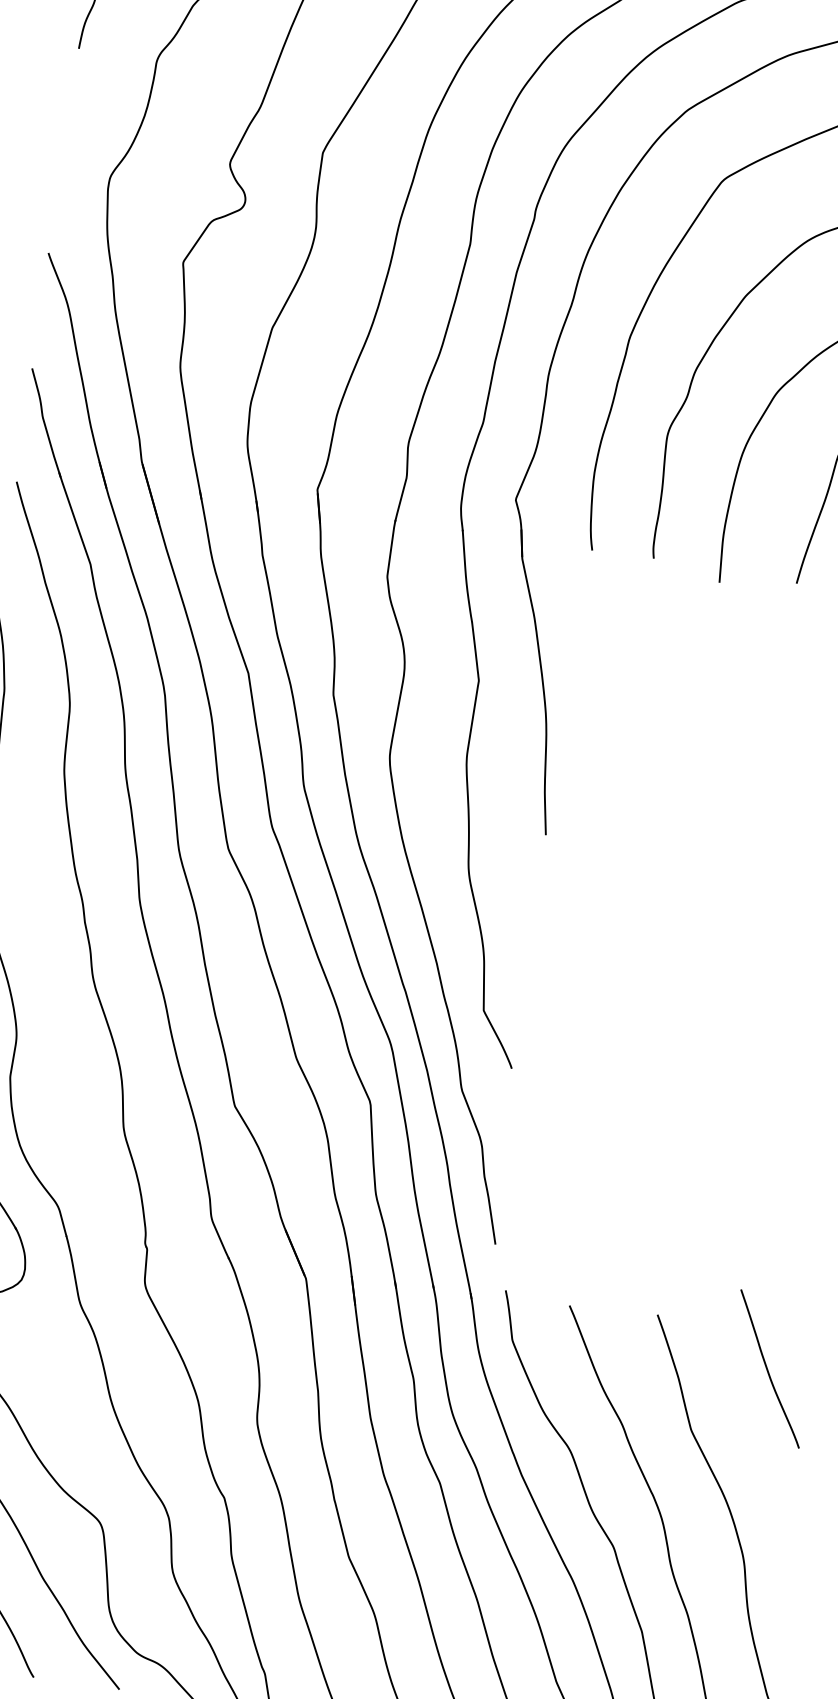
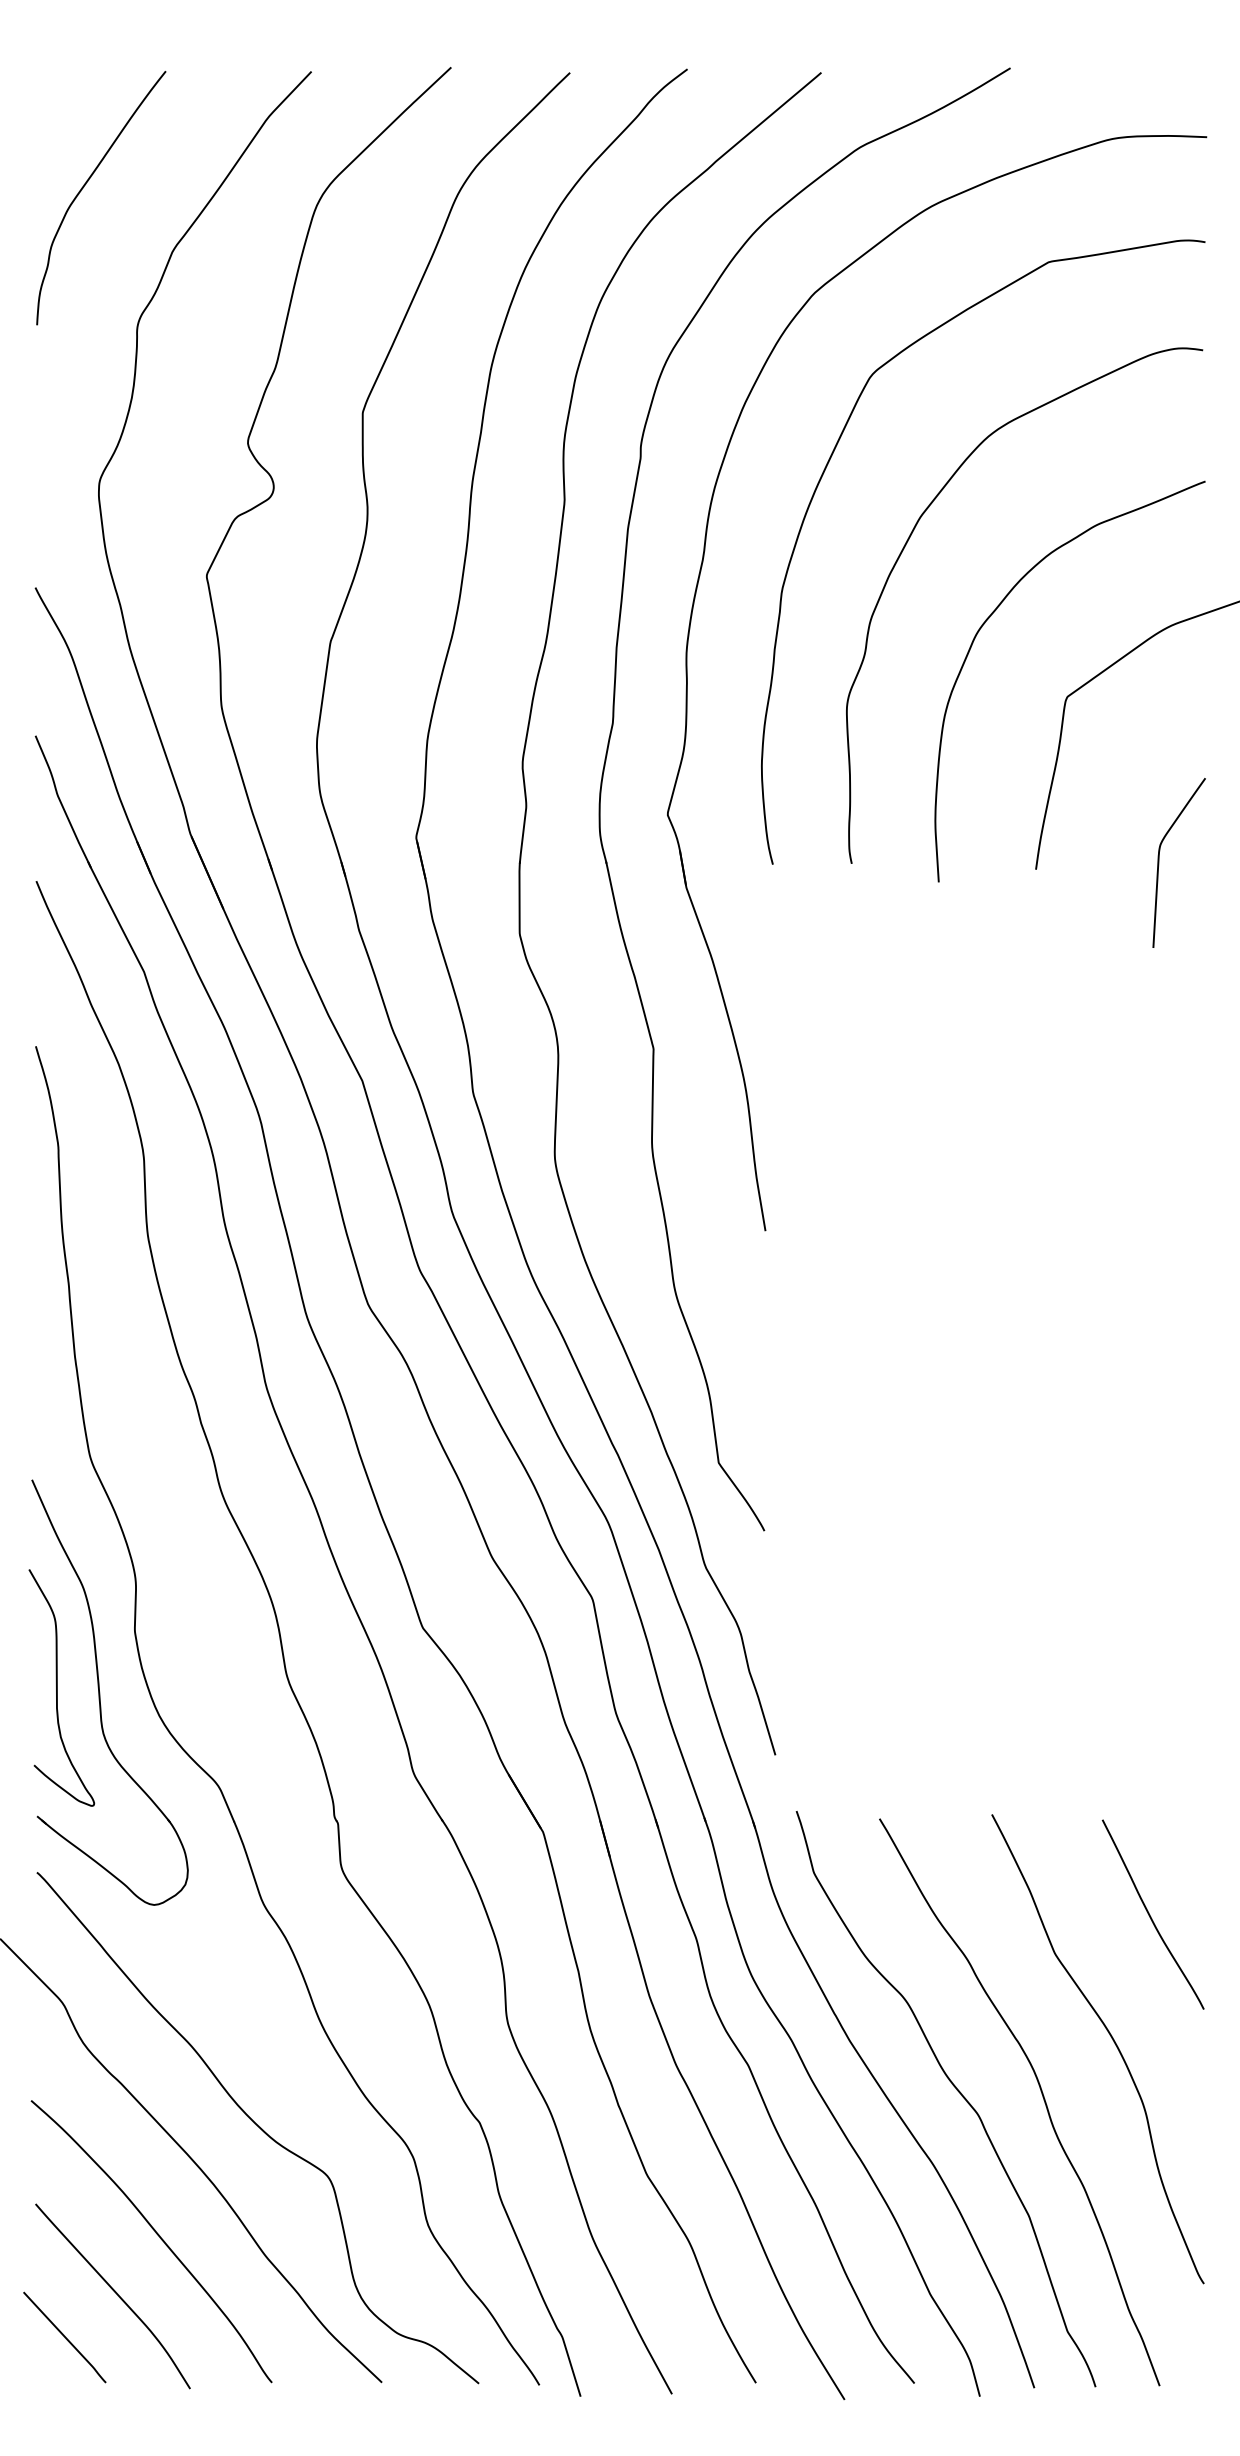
curve: (767, 1368) -> (1150, 1914), moved

